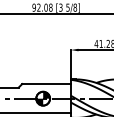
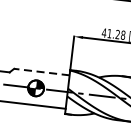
line: (46, 84) -> (41, 72), solid -> dashed

